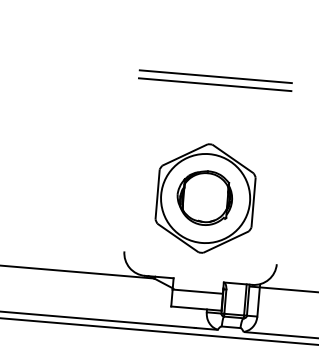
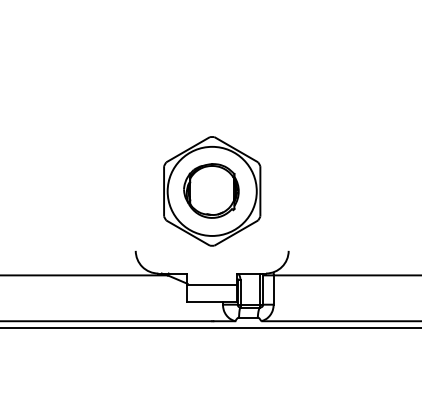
part: (215, 80) -> (212, 72), removed

